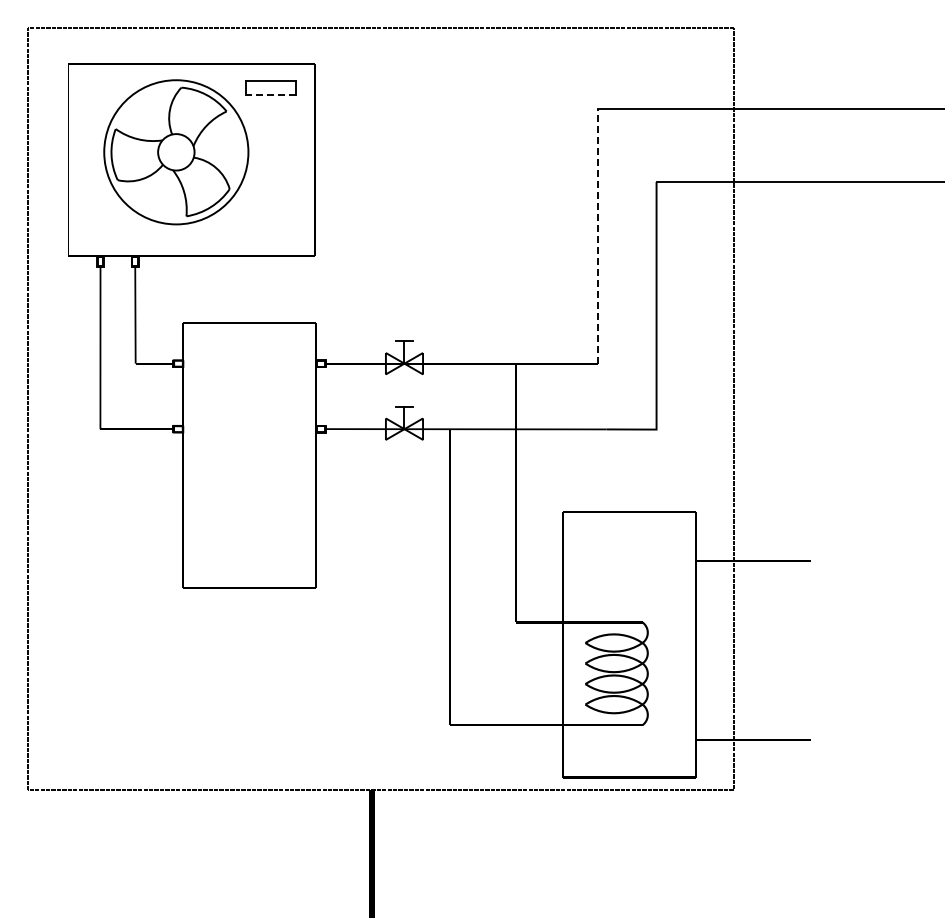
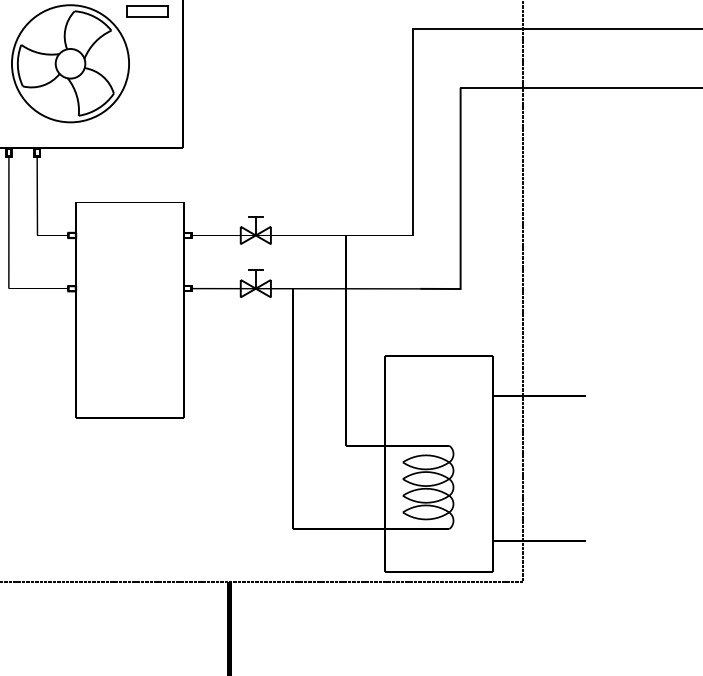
line: (270, 94) -> (147, 16), dashed -> solid
line: (597, 235) -> (412, 131), dashed -> solid

